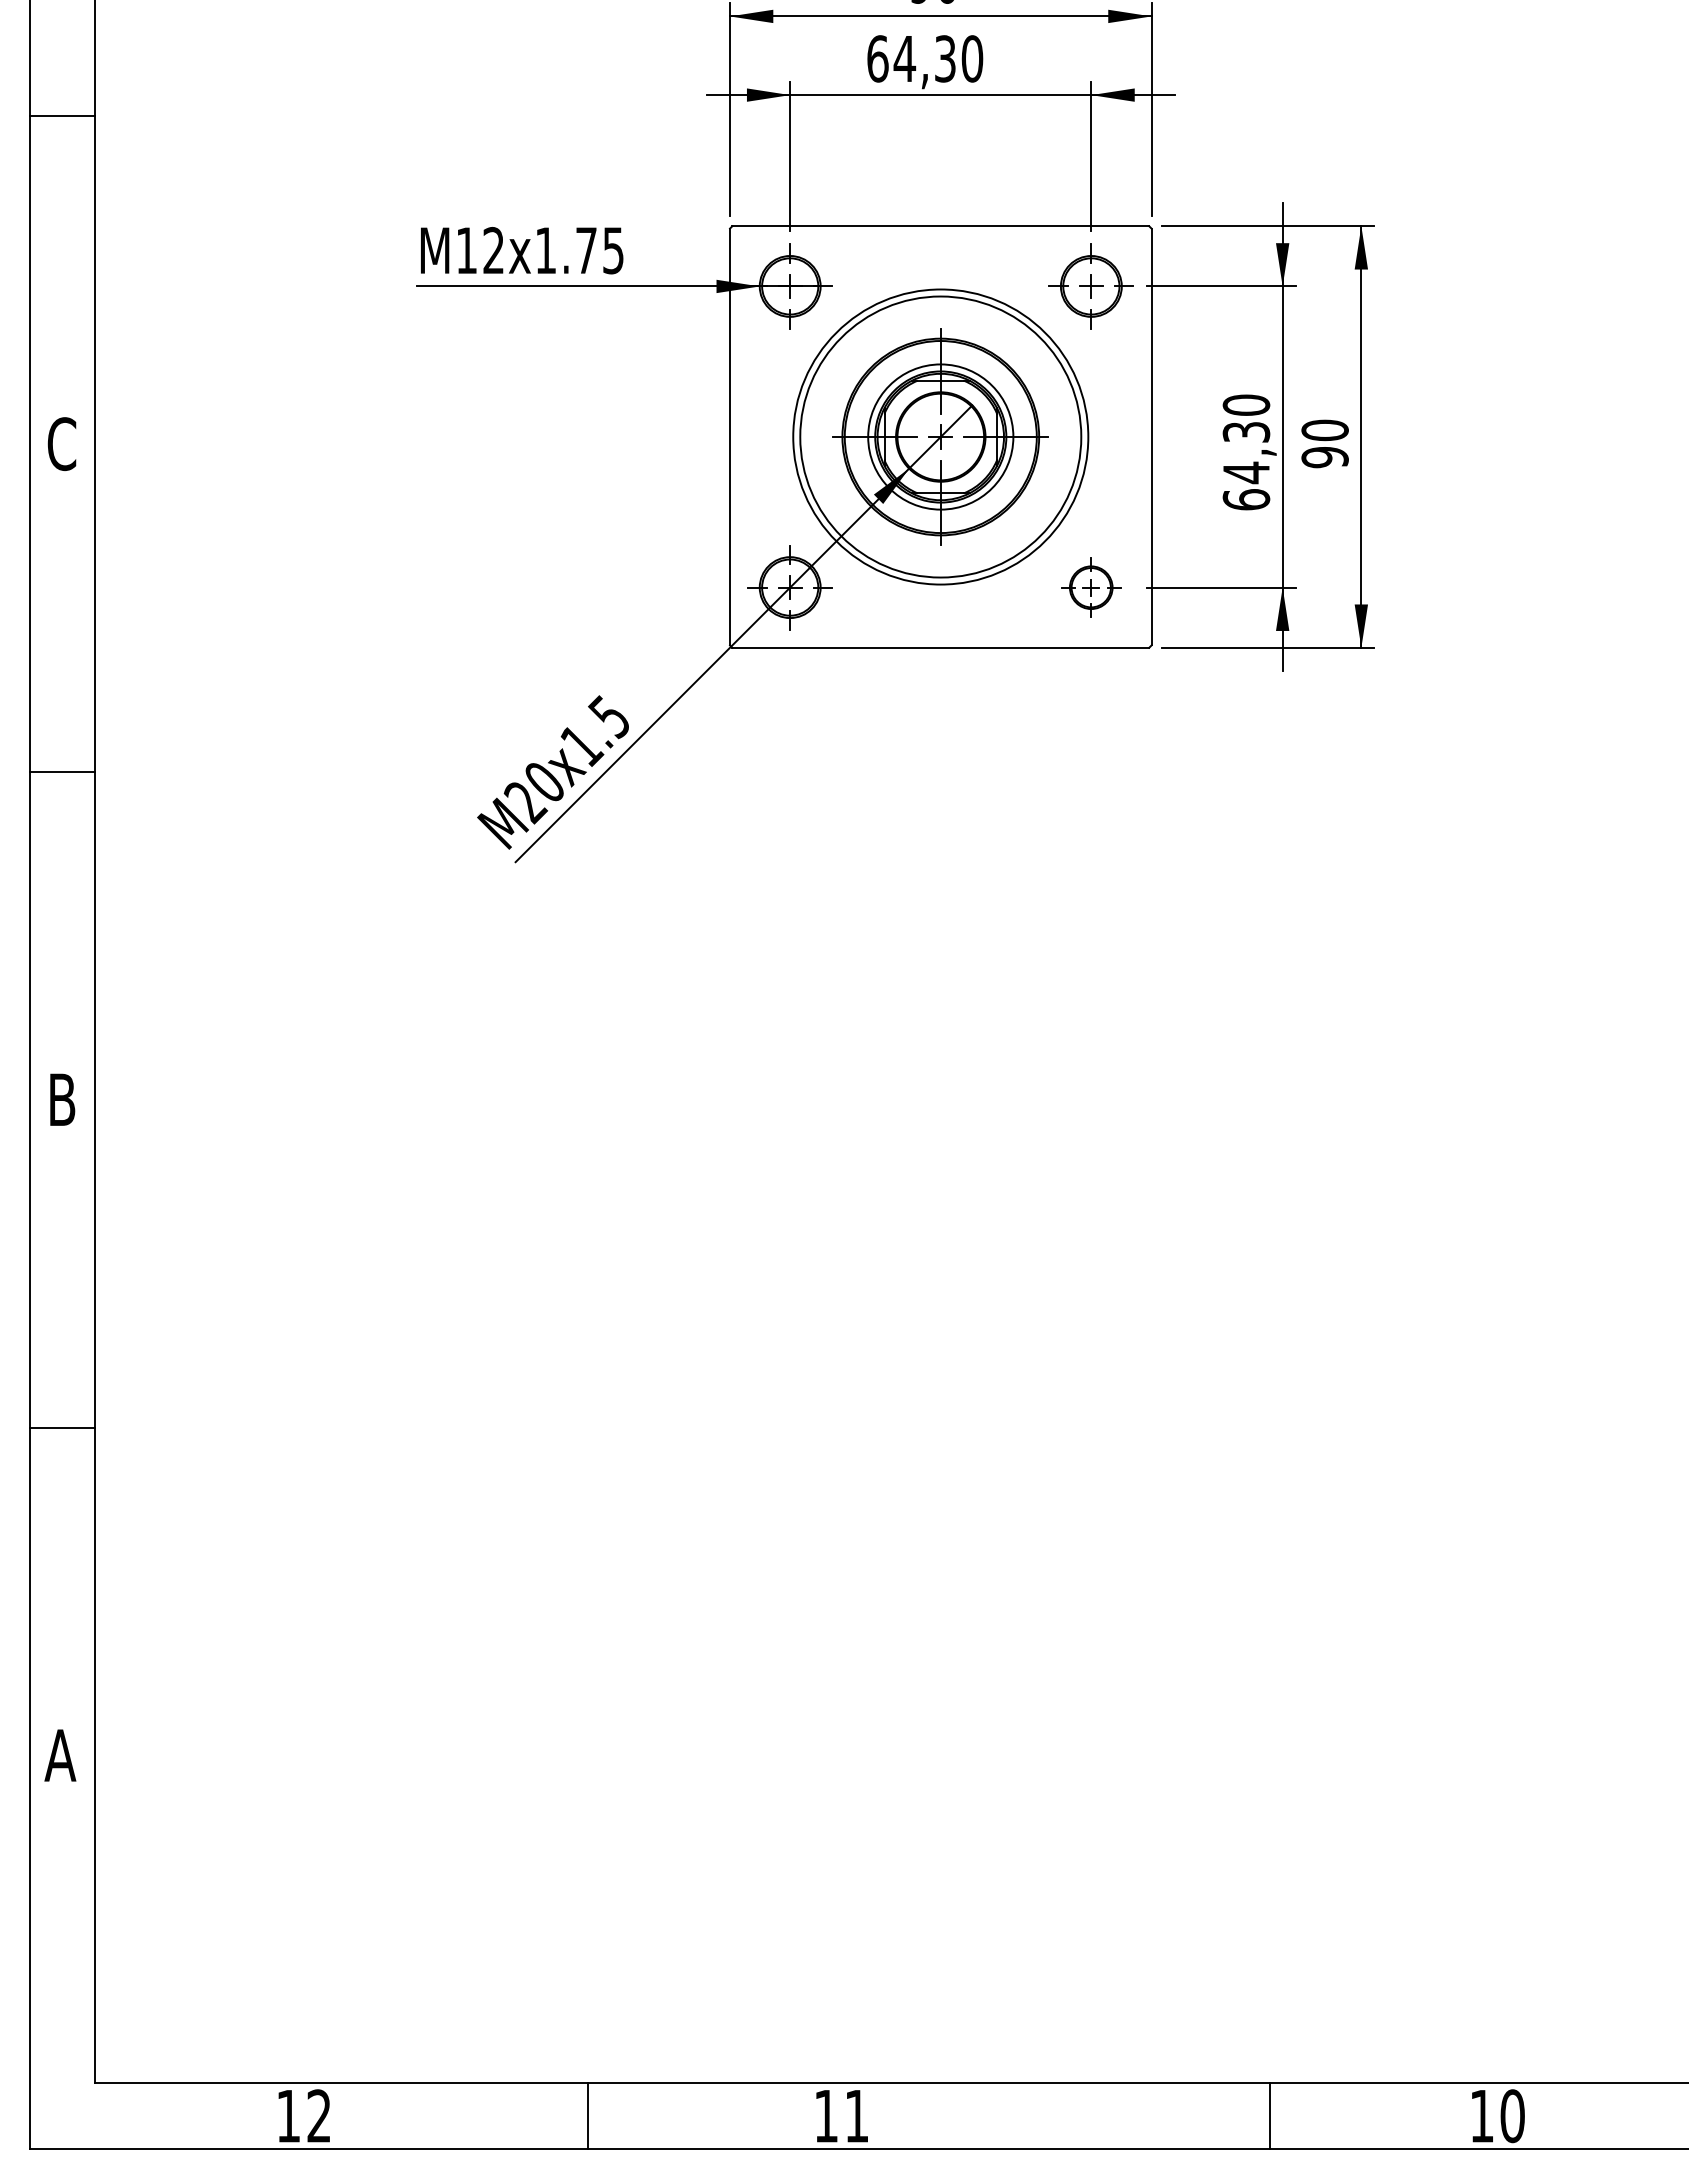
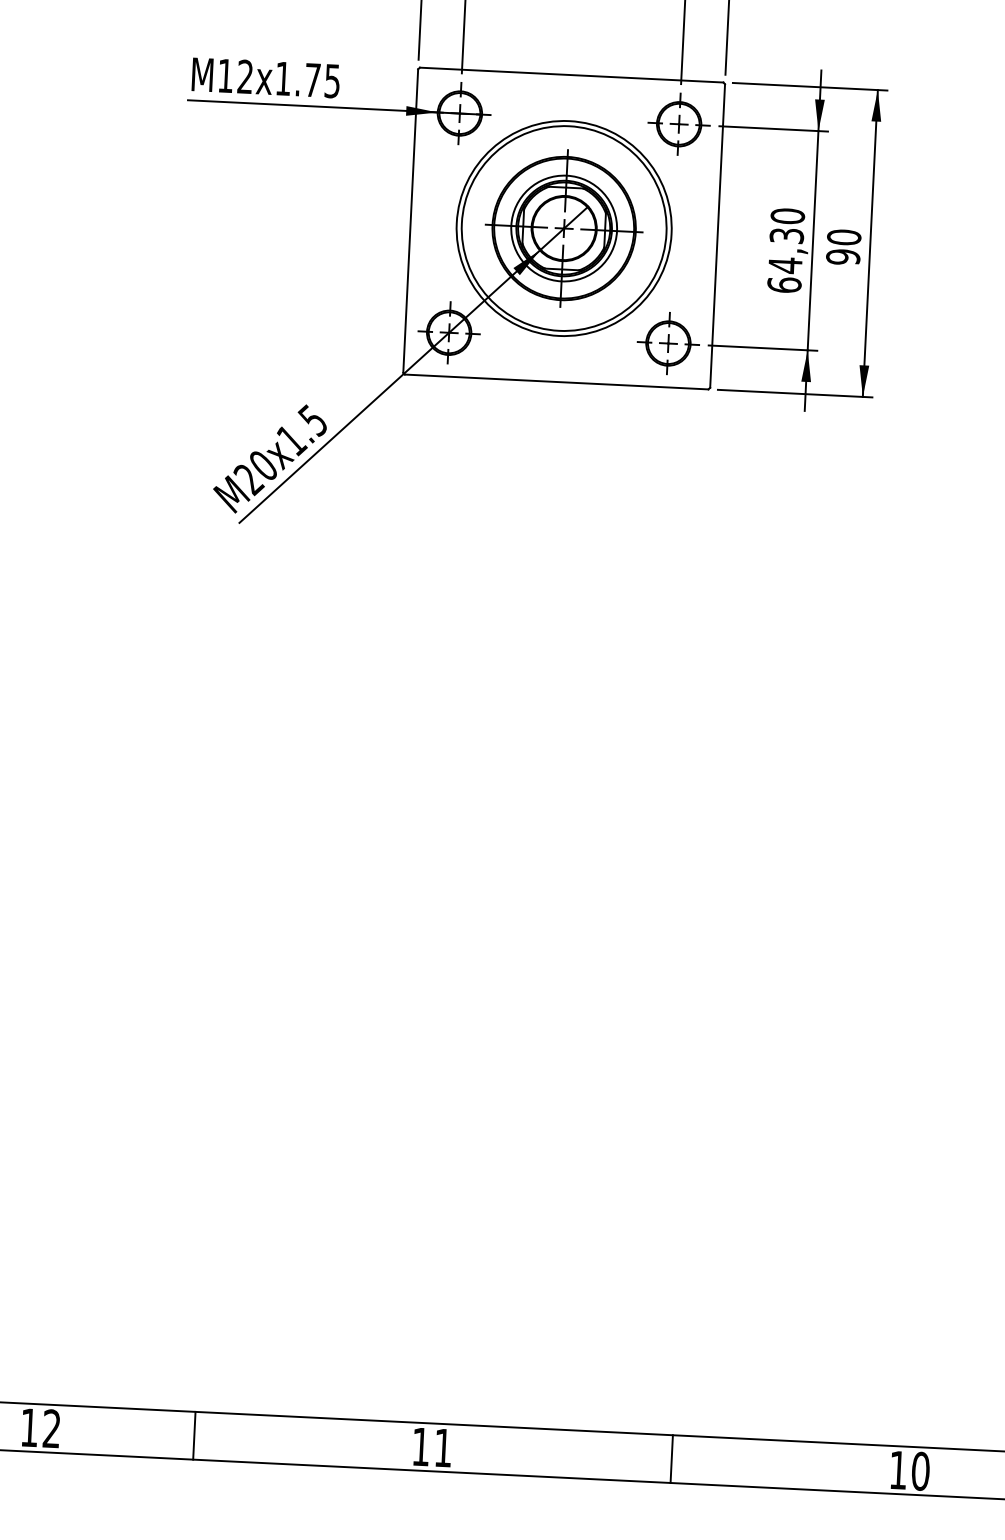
part: (1090, 587) -> (667, 343), size x1.43
line: (587, 2115) -> (194, 1435), moved
line: (1269, 2115) -> (671, 1458), moved

